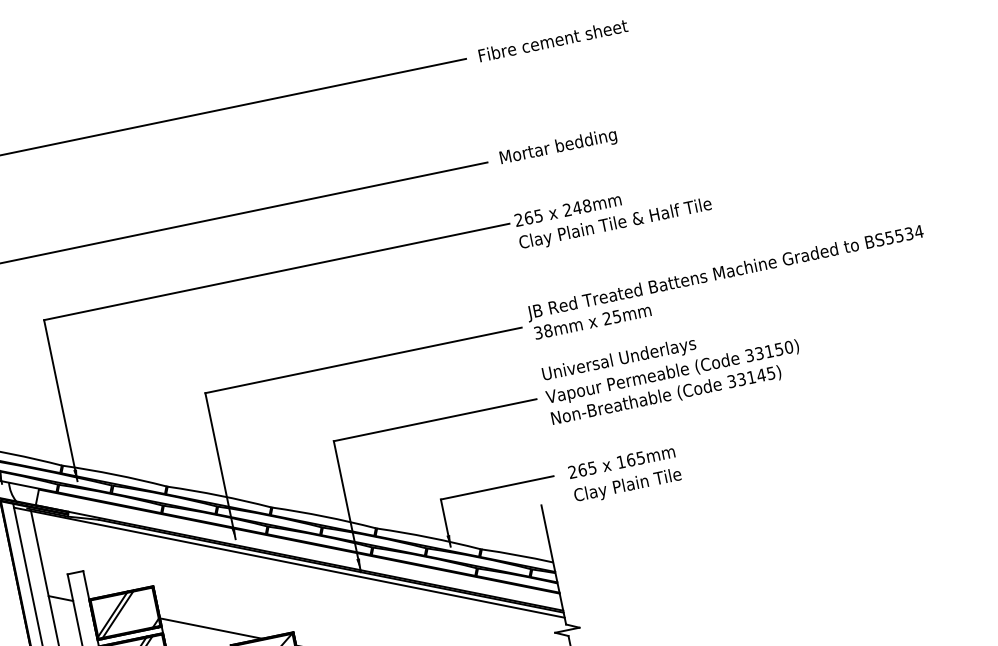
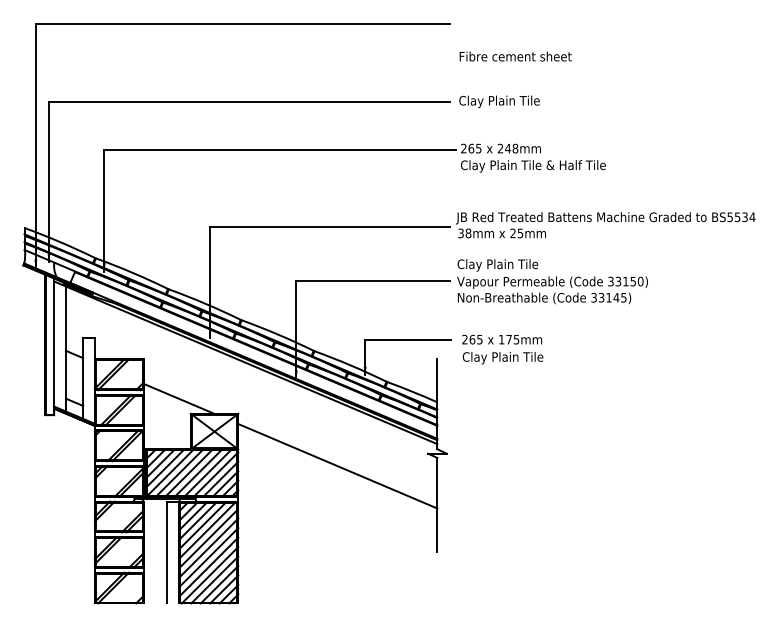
text: (552, 40) -> (515, 56), moved
text: (558, 146) -> (503, 101), Mortar bedding -> Clay Plain Tile
text: (619, 360) -> (515, 265), Universal Underlays -> Clay Plain Tile
text: (631, 459) -> (509, 339), 165mm -> 175mm

